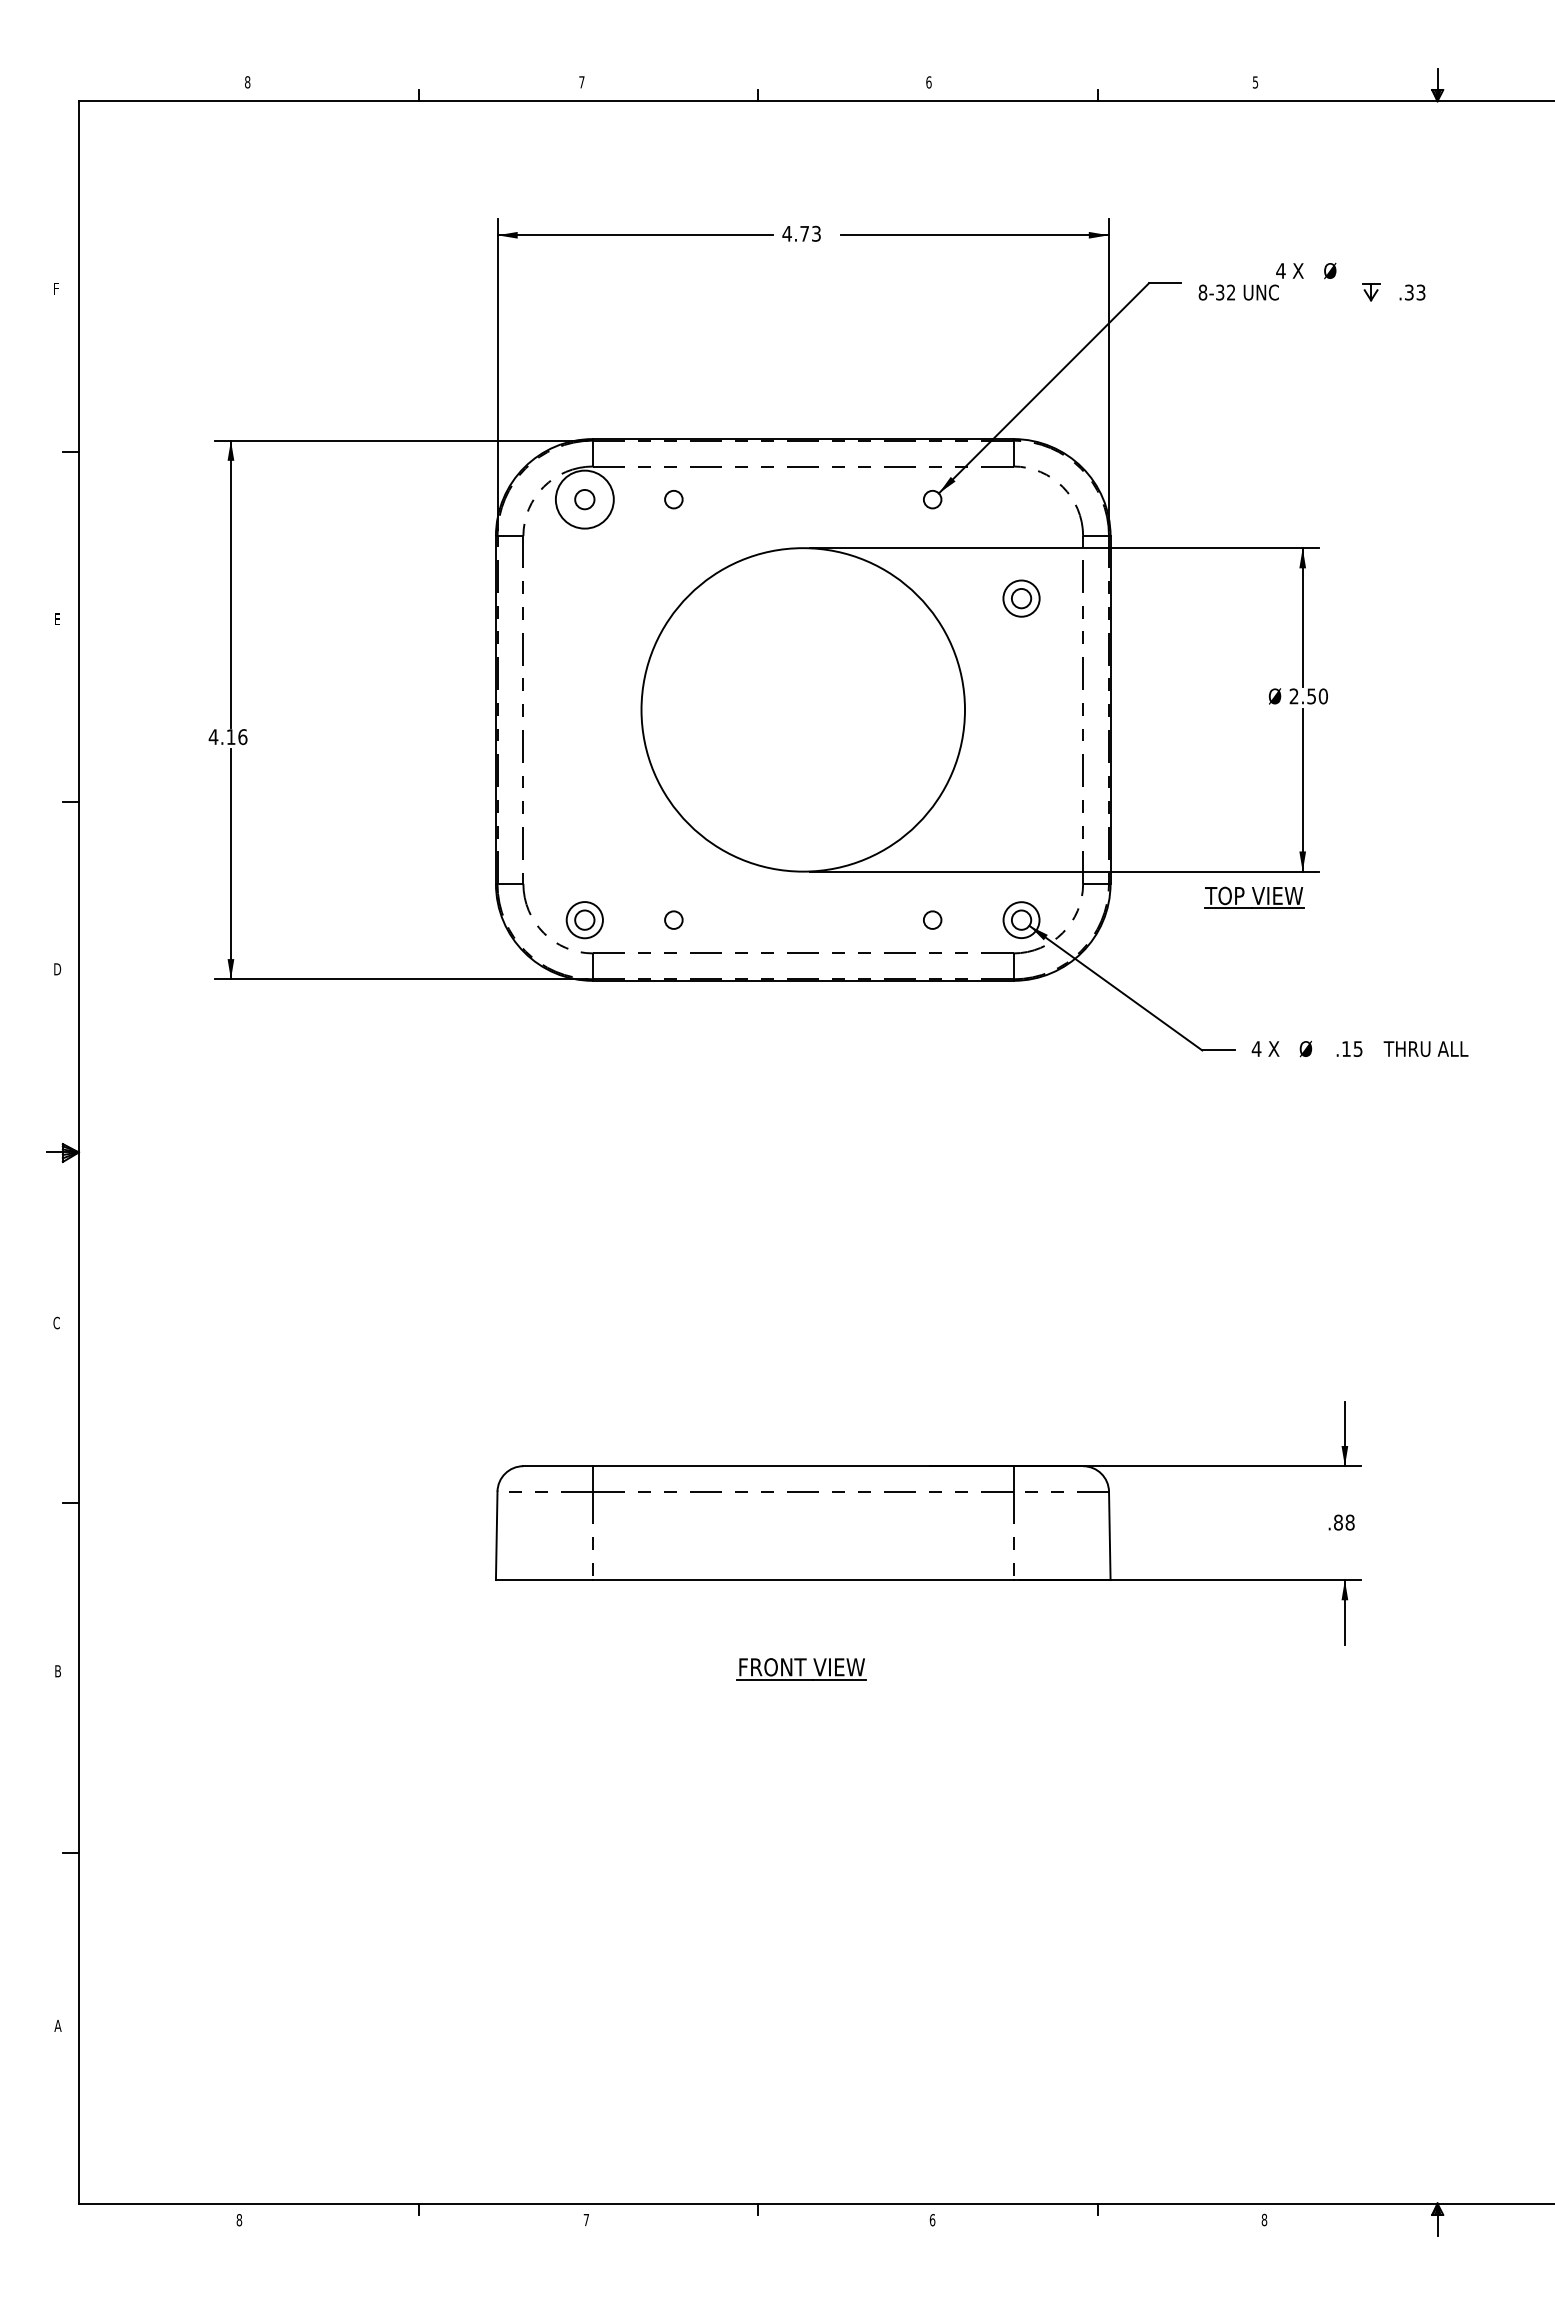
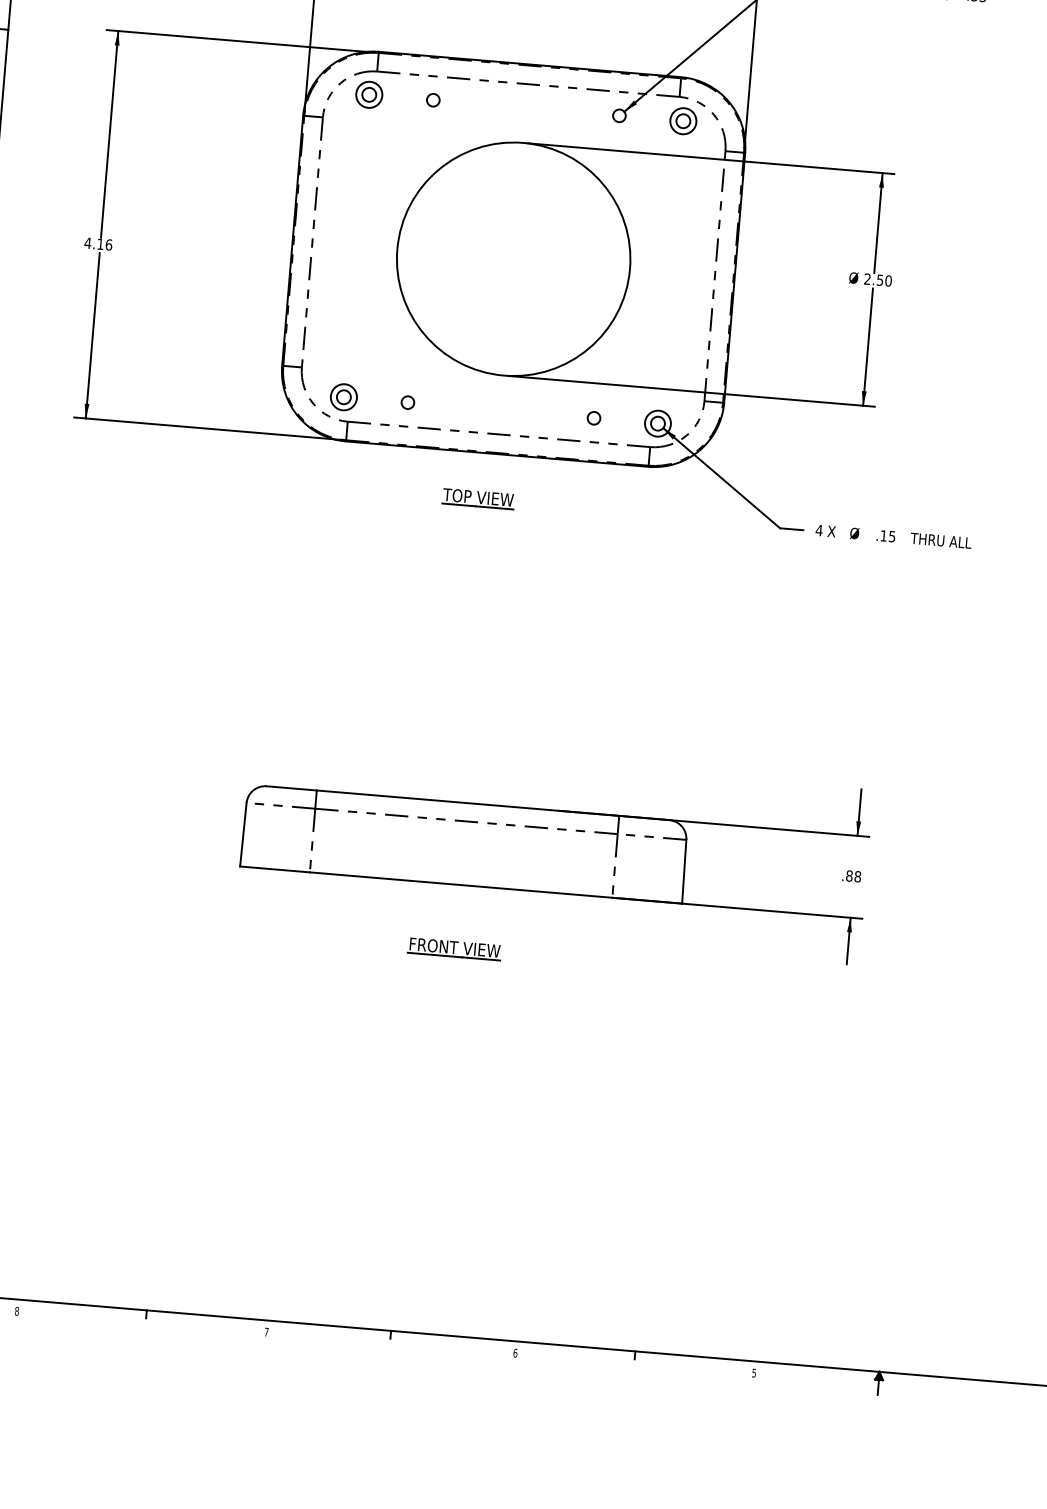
circle: (584, 499) -> (369, 94), size x0.62
part: (1021, 598) -> (683, 121), moved
part: (1254, 897) -> (478, 498), moved
text: (1264, 2219) -> (754, 1372), 8 -> 5

